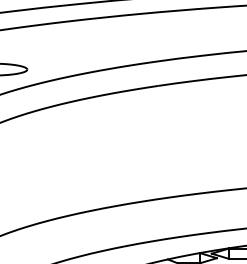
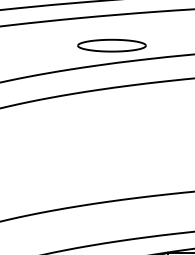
part: (172, 41) -> (111, 45), added

